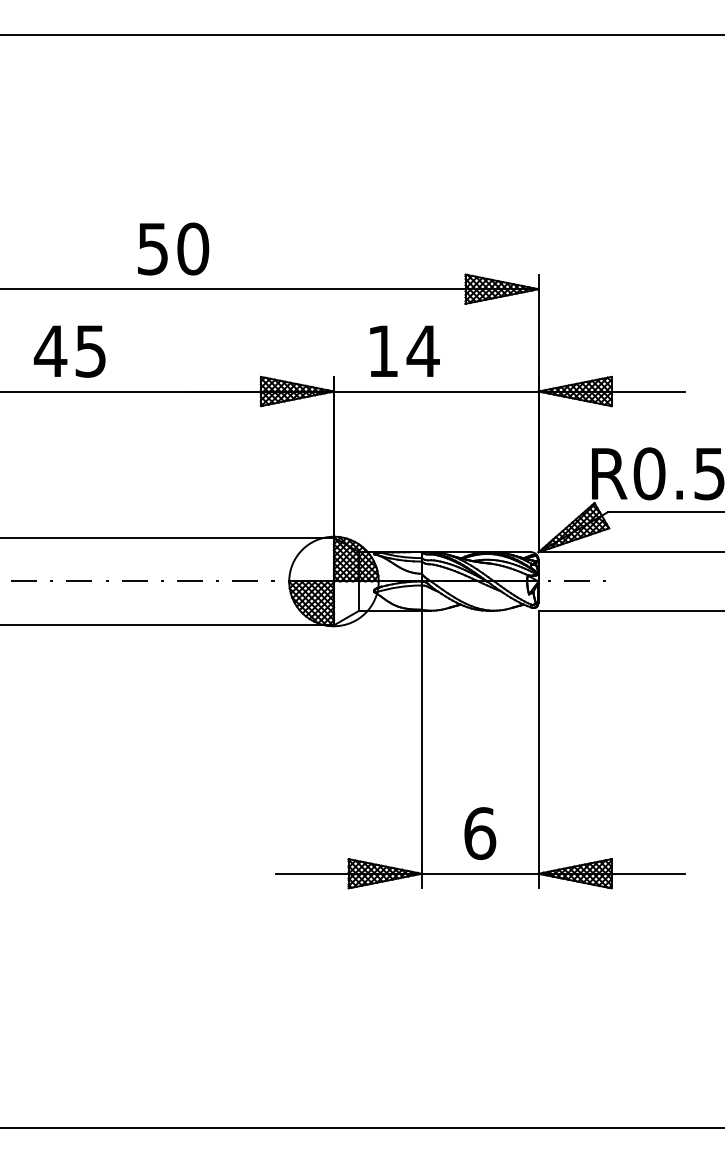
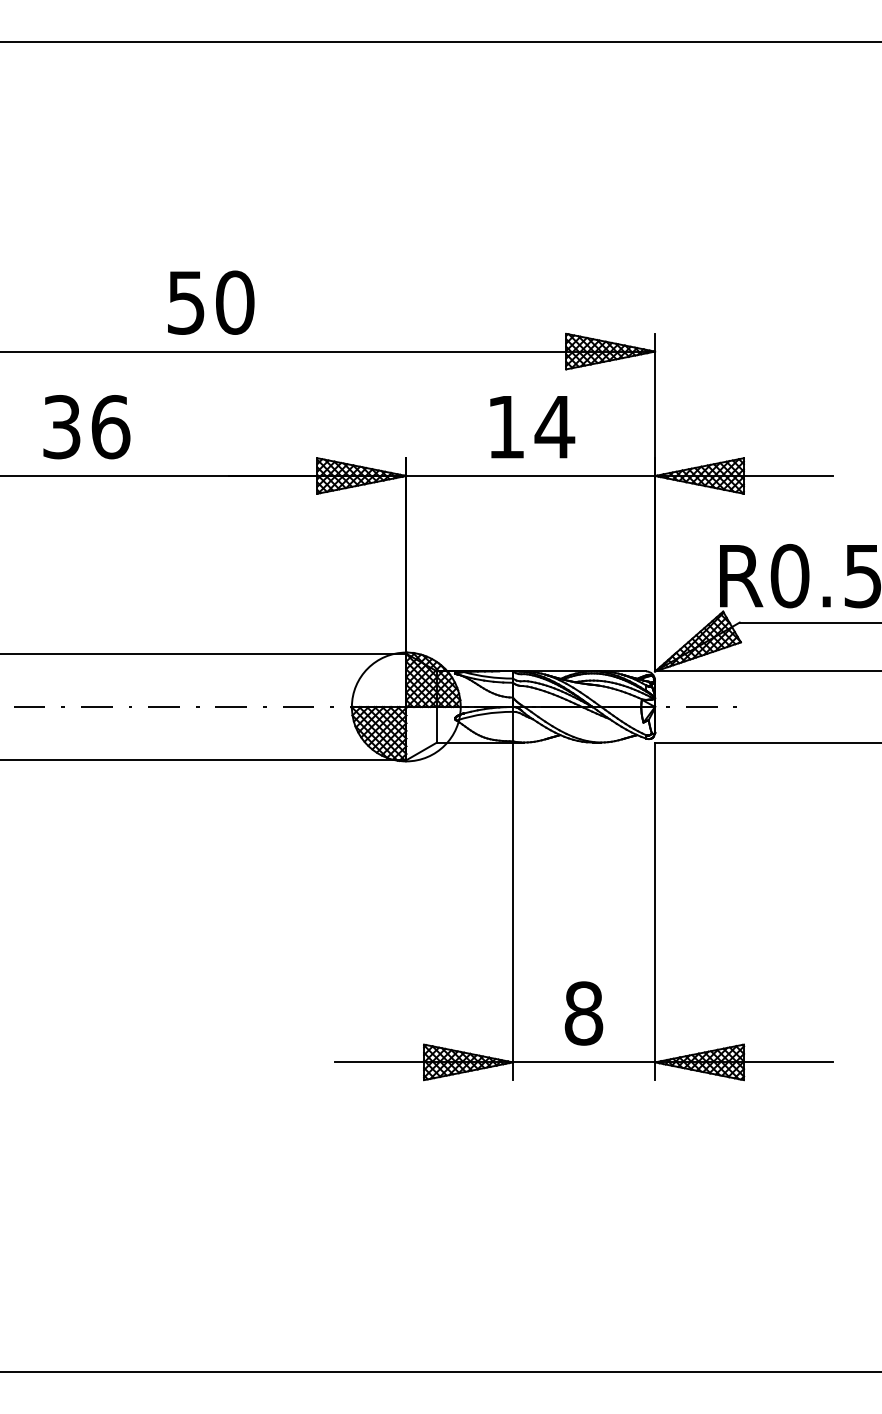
text: (70, 351) -> (85, 427), 45 -> 36
text: (404, 351) -> (532, 427), moved
text: (479, 833) -> (583, 1013), 6 -> 8

